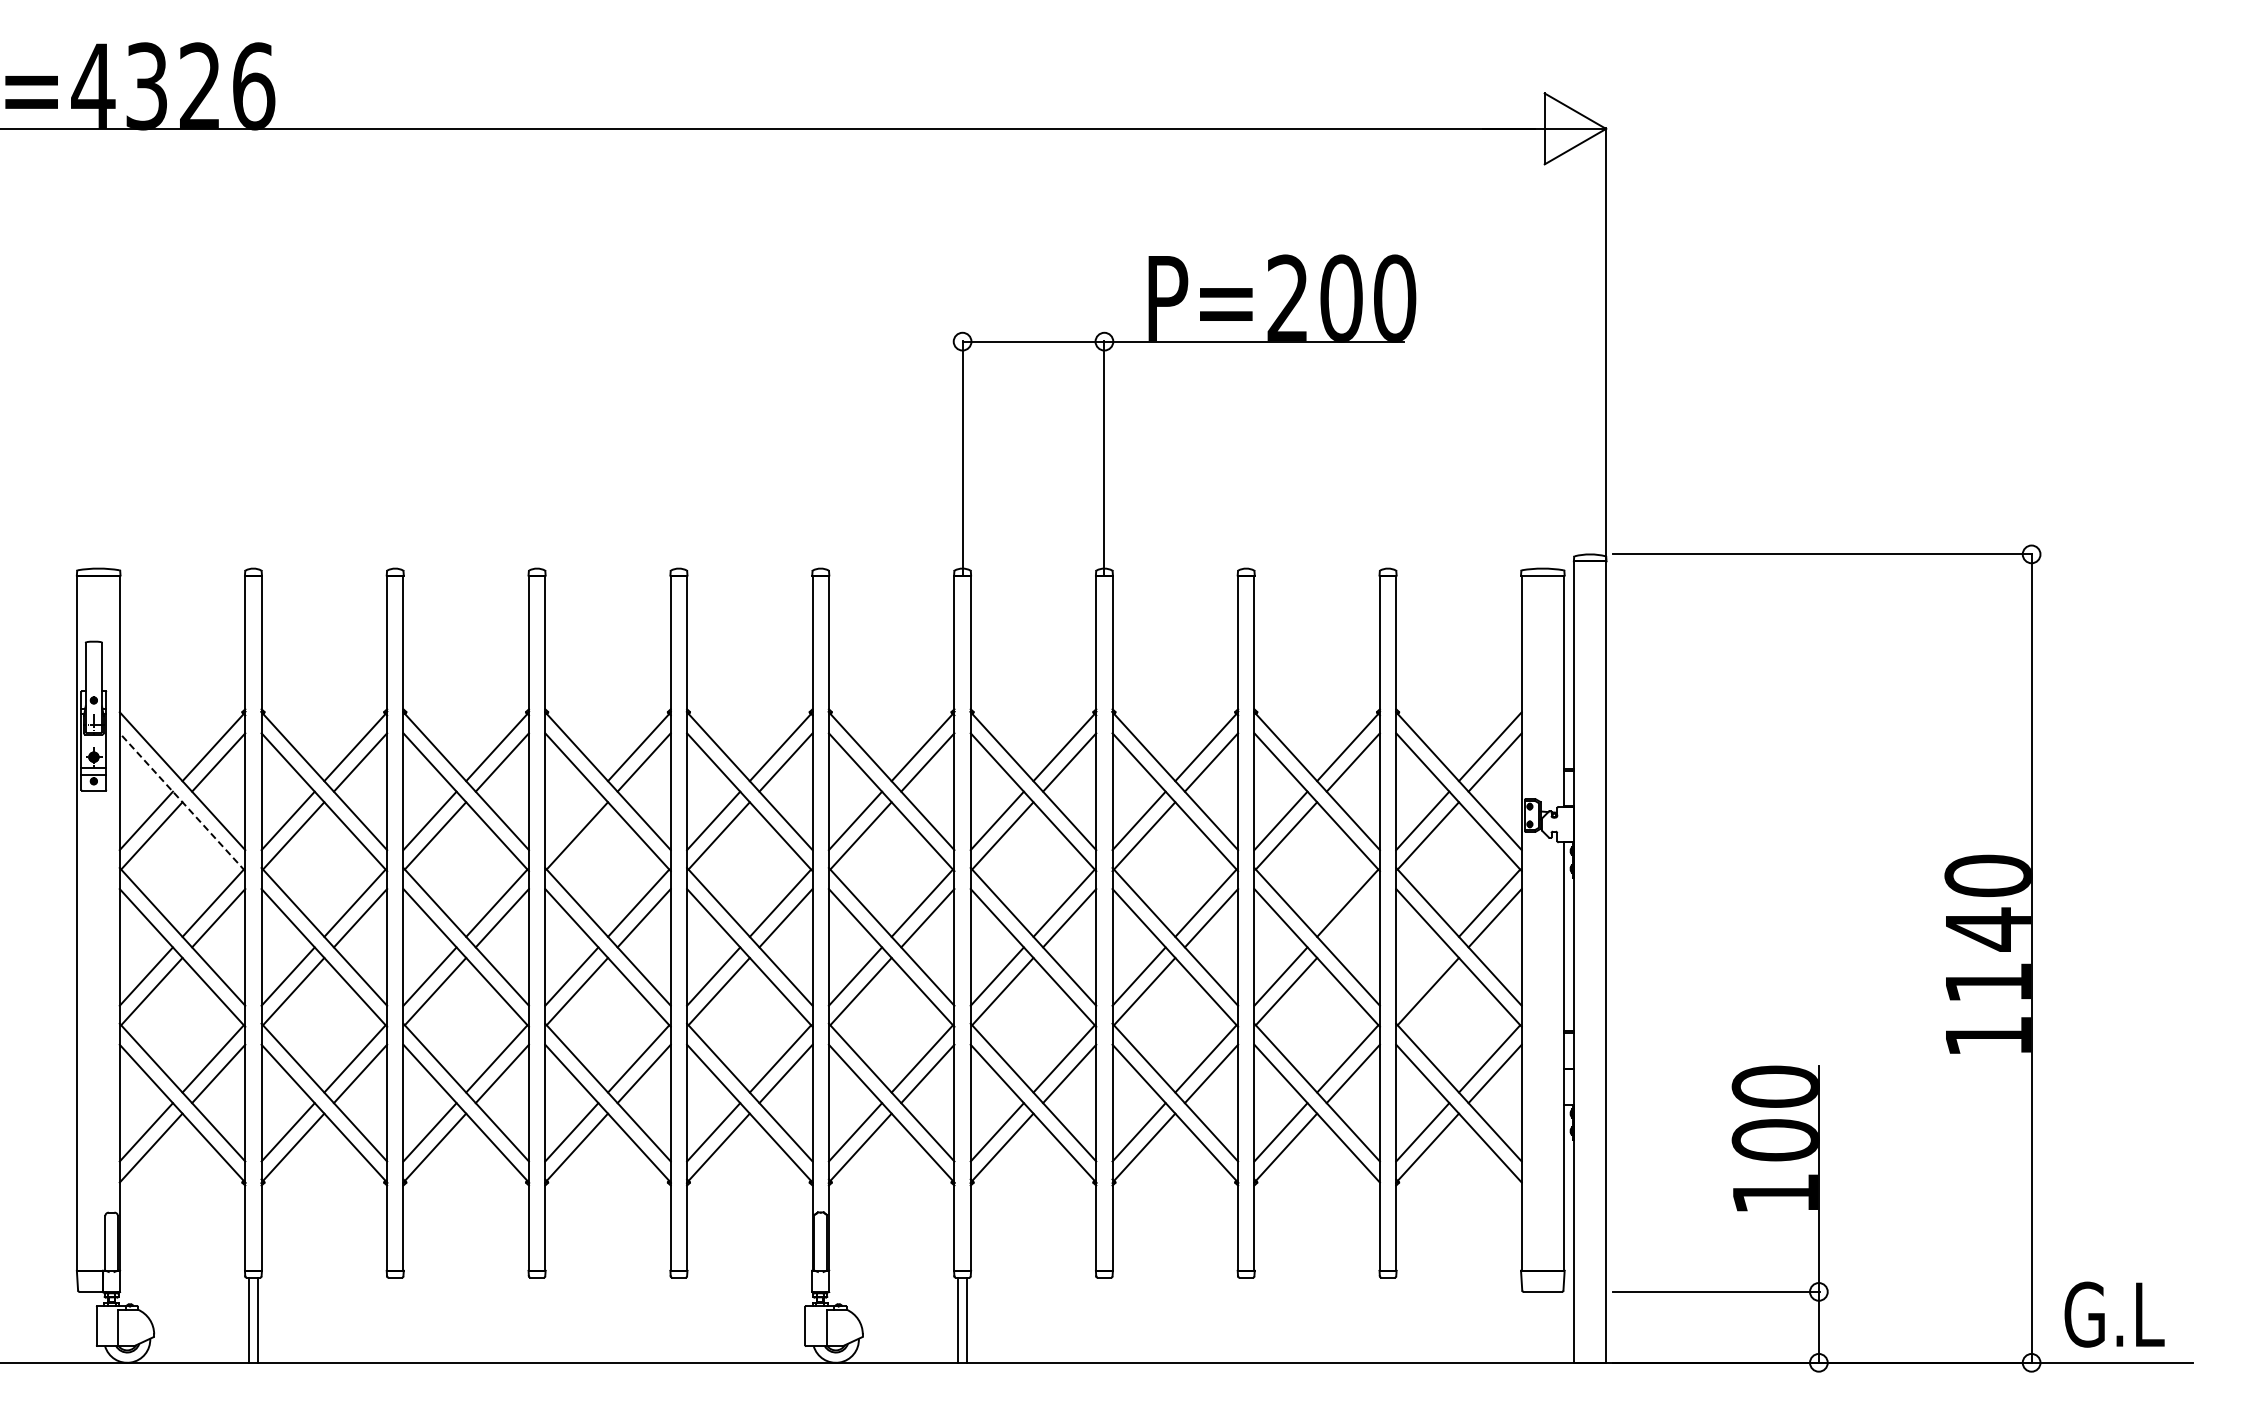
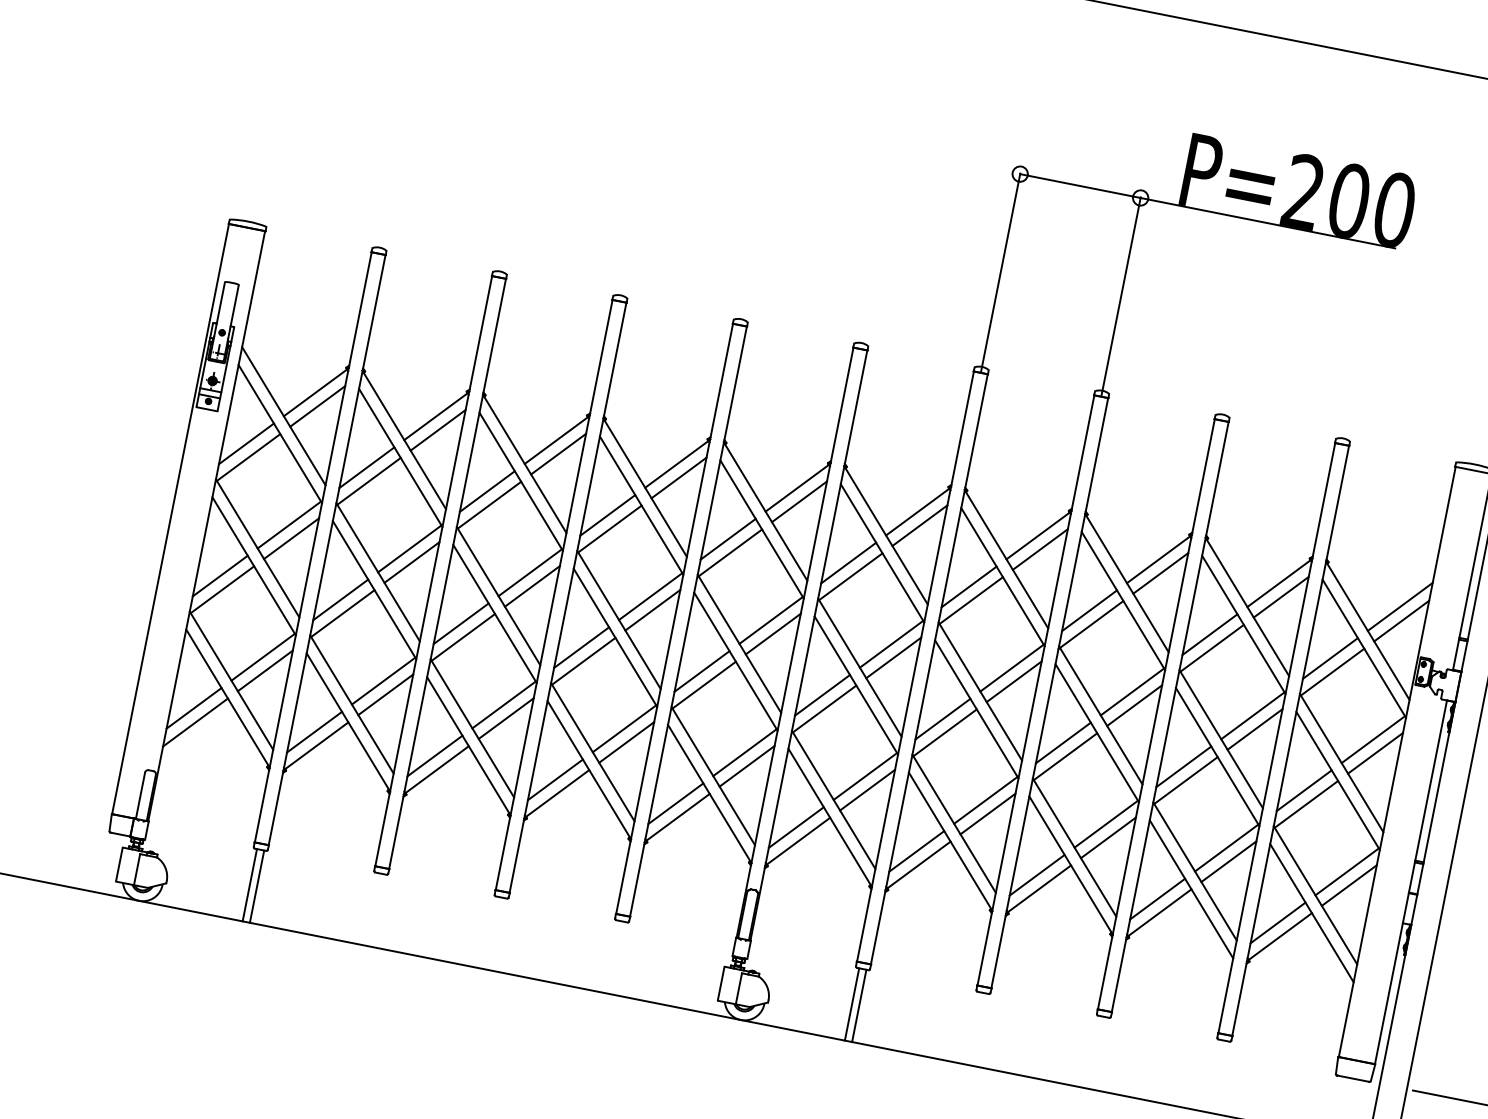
line: (182, 801) -> (280, 433), dashed -> solid
line: (571, 820) -> (607, 515), added
line: (1352, 918) -> (1254, 729), added
line: (1422, 976) -> (1304, 790), added

